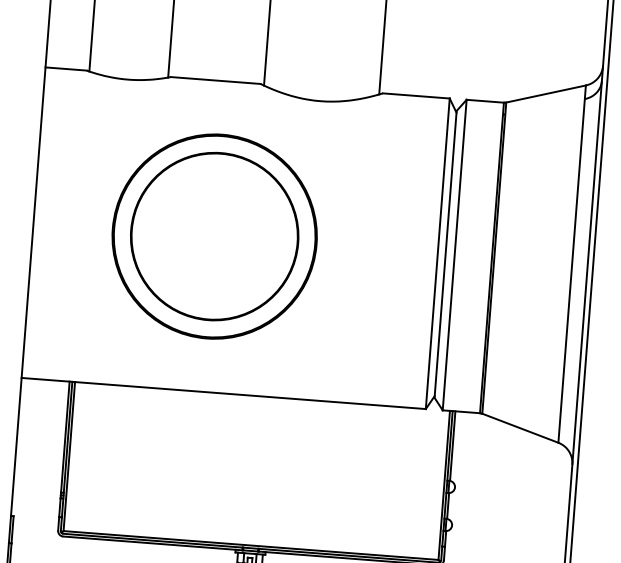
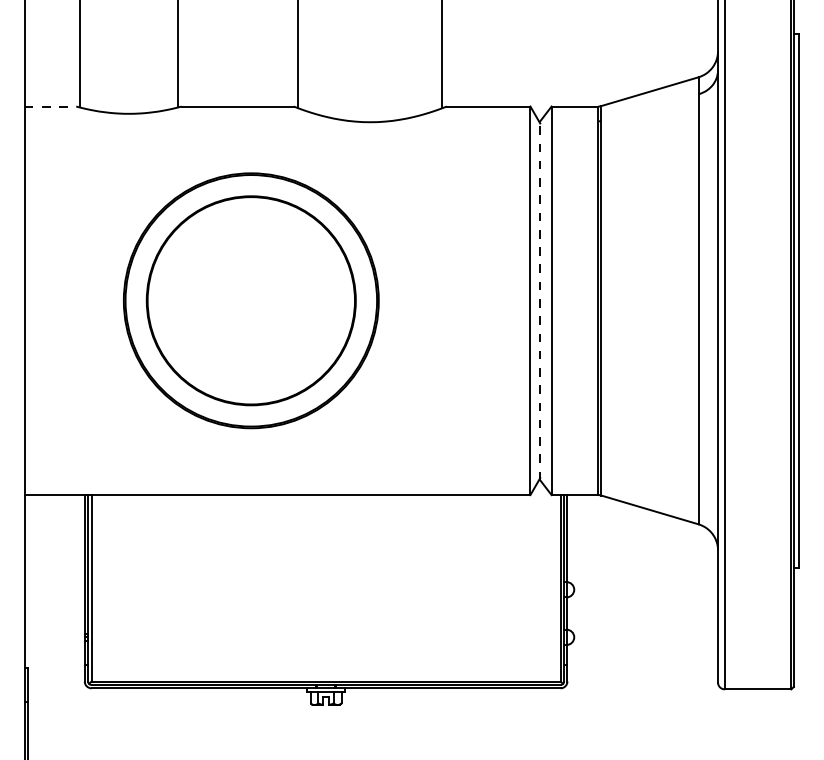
line: (66, 68) -> (50, 106), solid -> dashed
line: (445, 254) -> (540, 300), solid -> dashed

